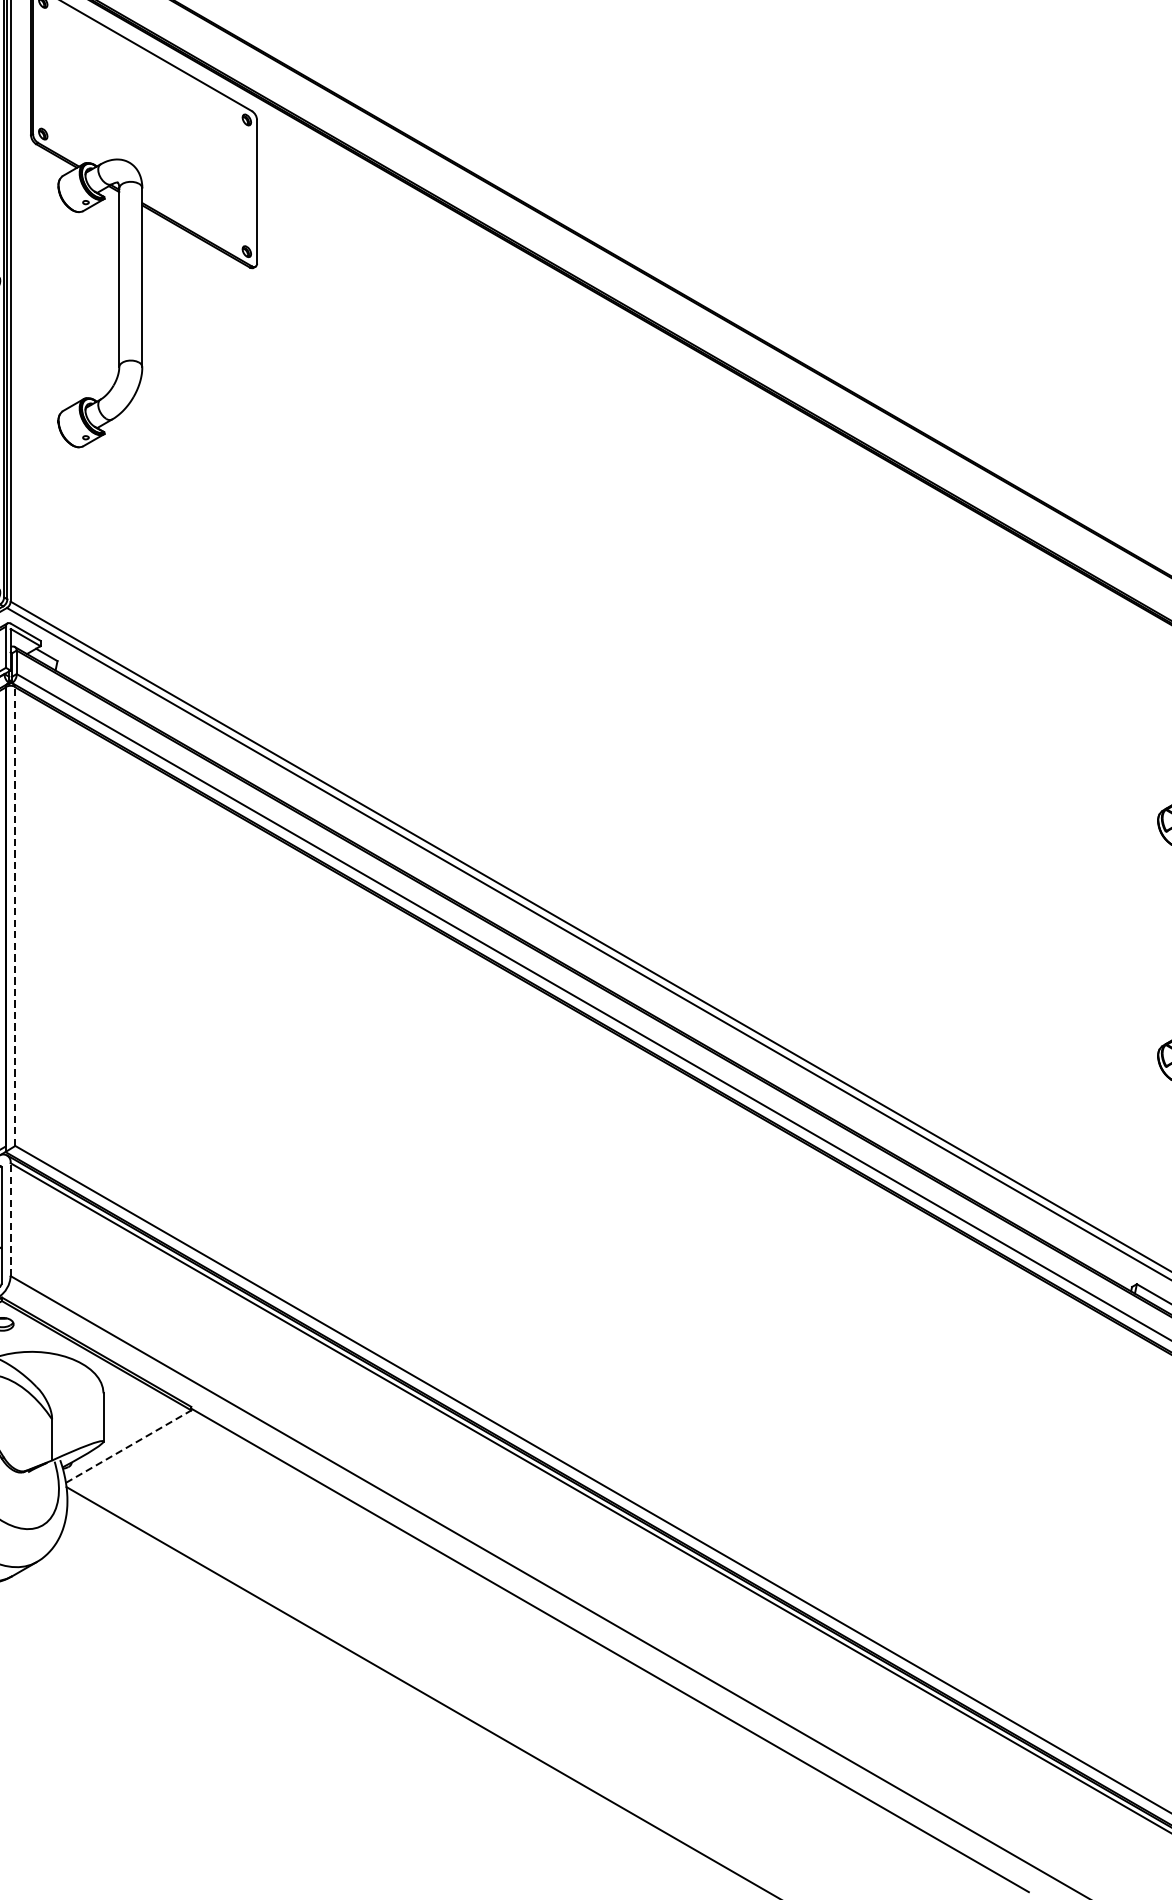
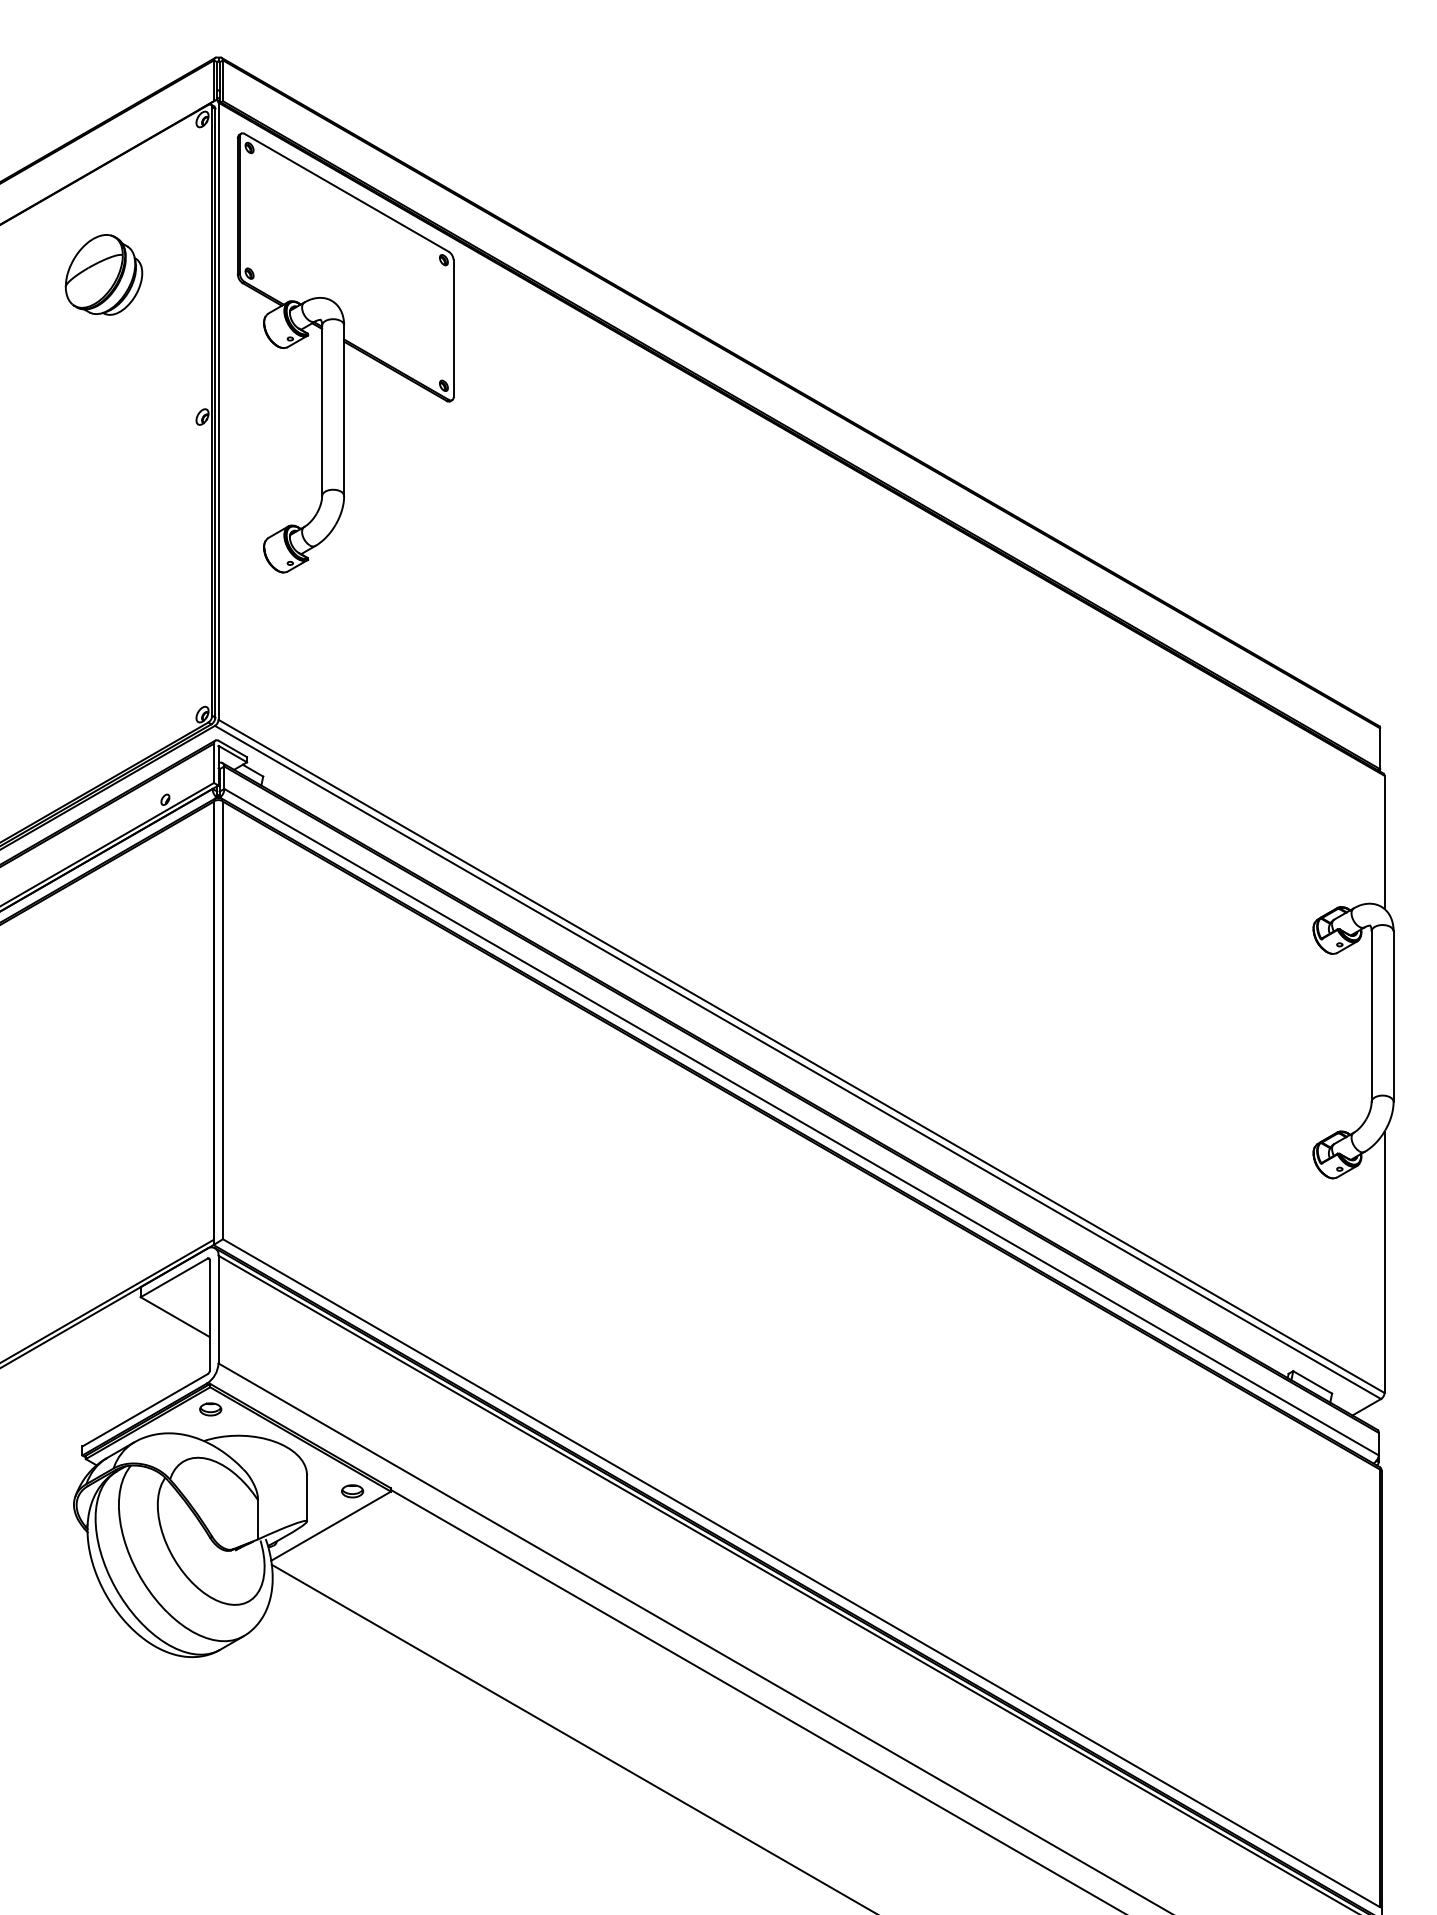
line: (14, 916) -> (222, 1020), dashed -> solid
line: (10, 1219) -> (218, 1309), dashed -> solid
part: (151, 1410) -> (352, 1491), added
line: (129, 1445) -> (331, 1525), dashed -> solid

